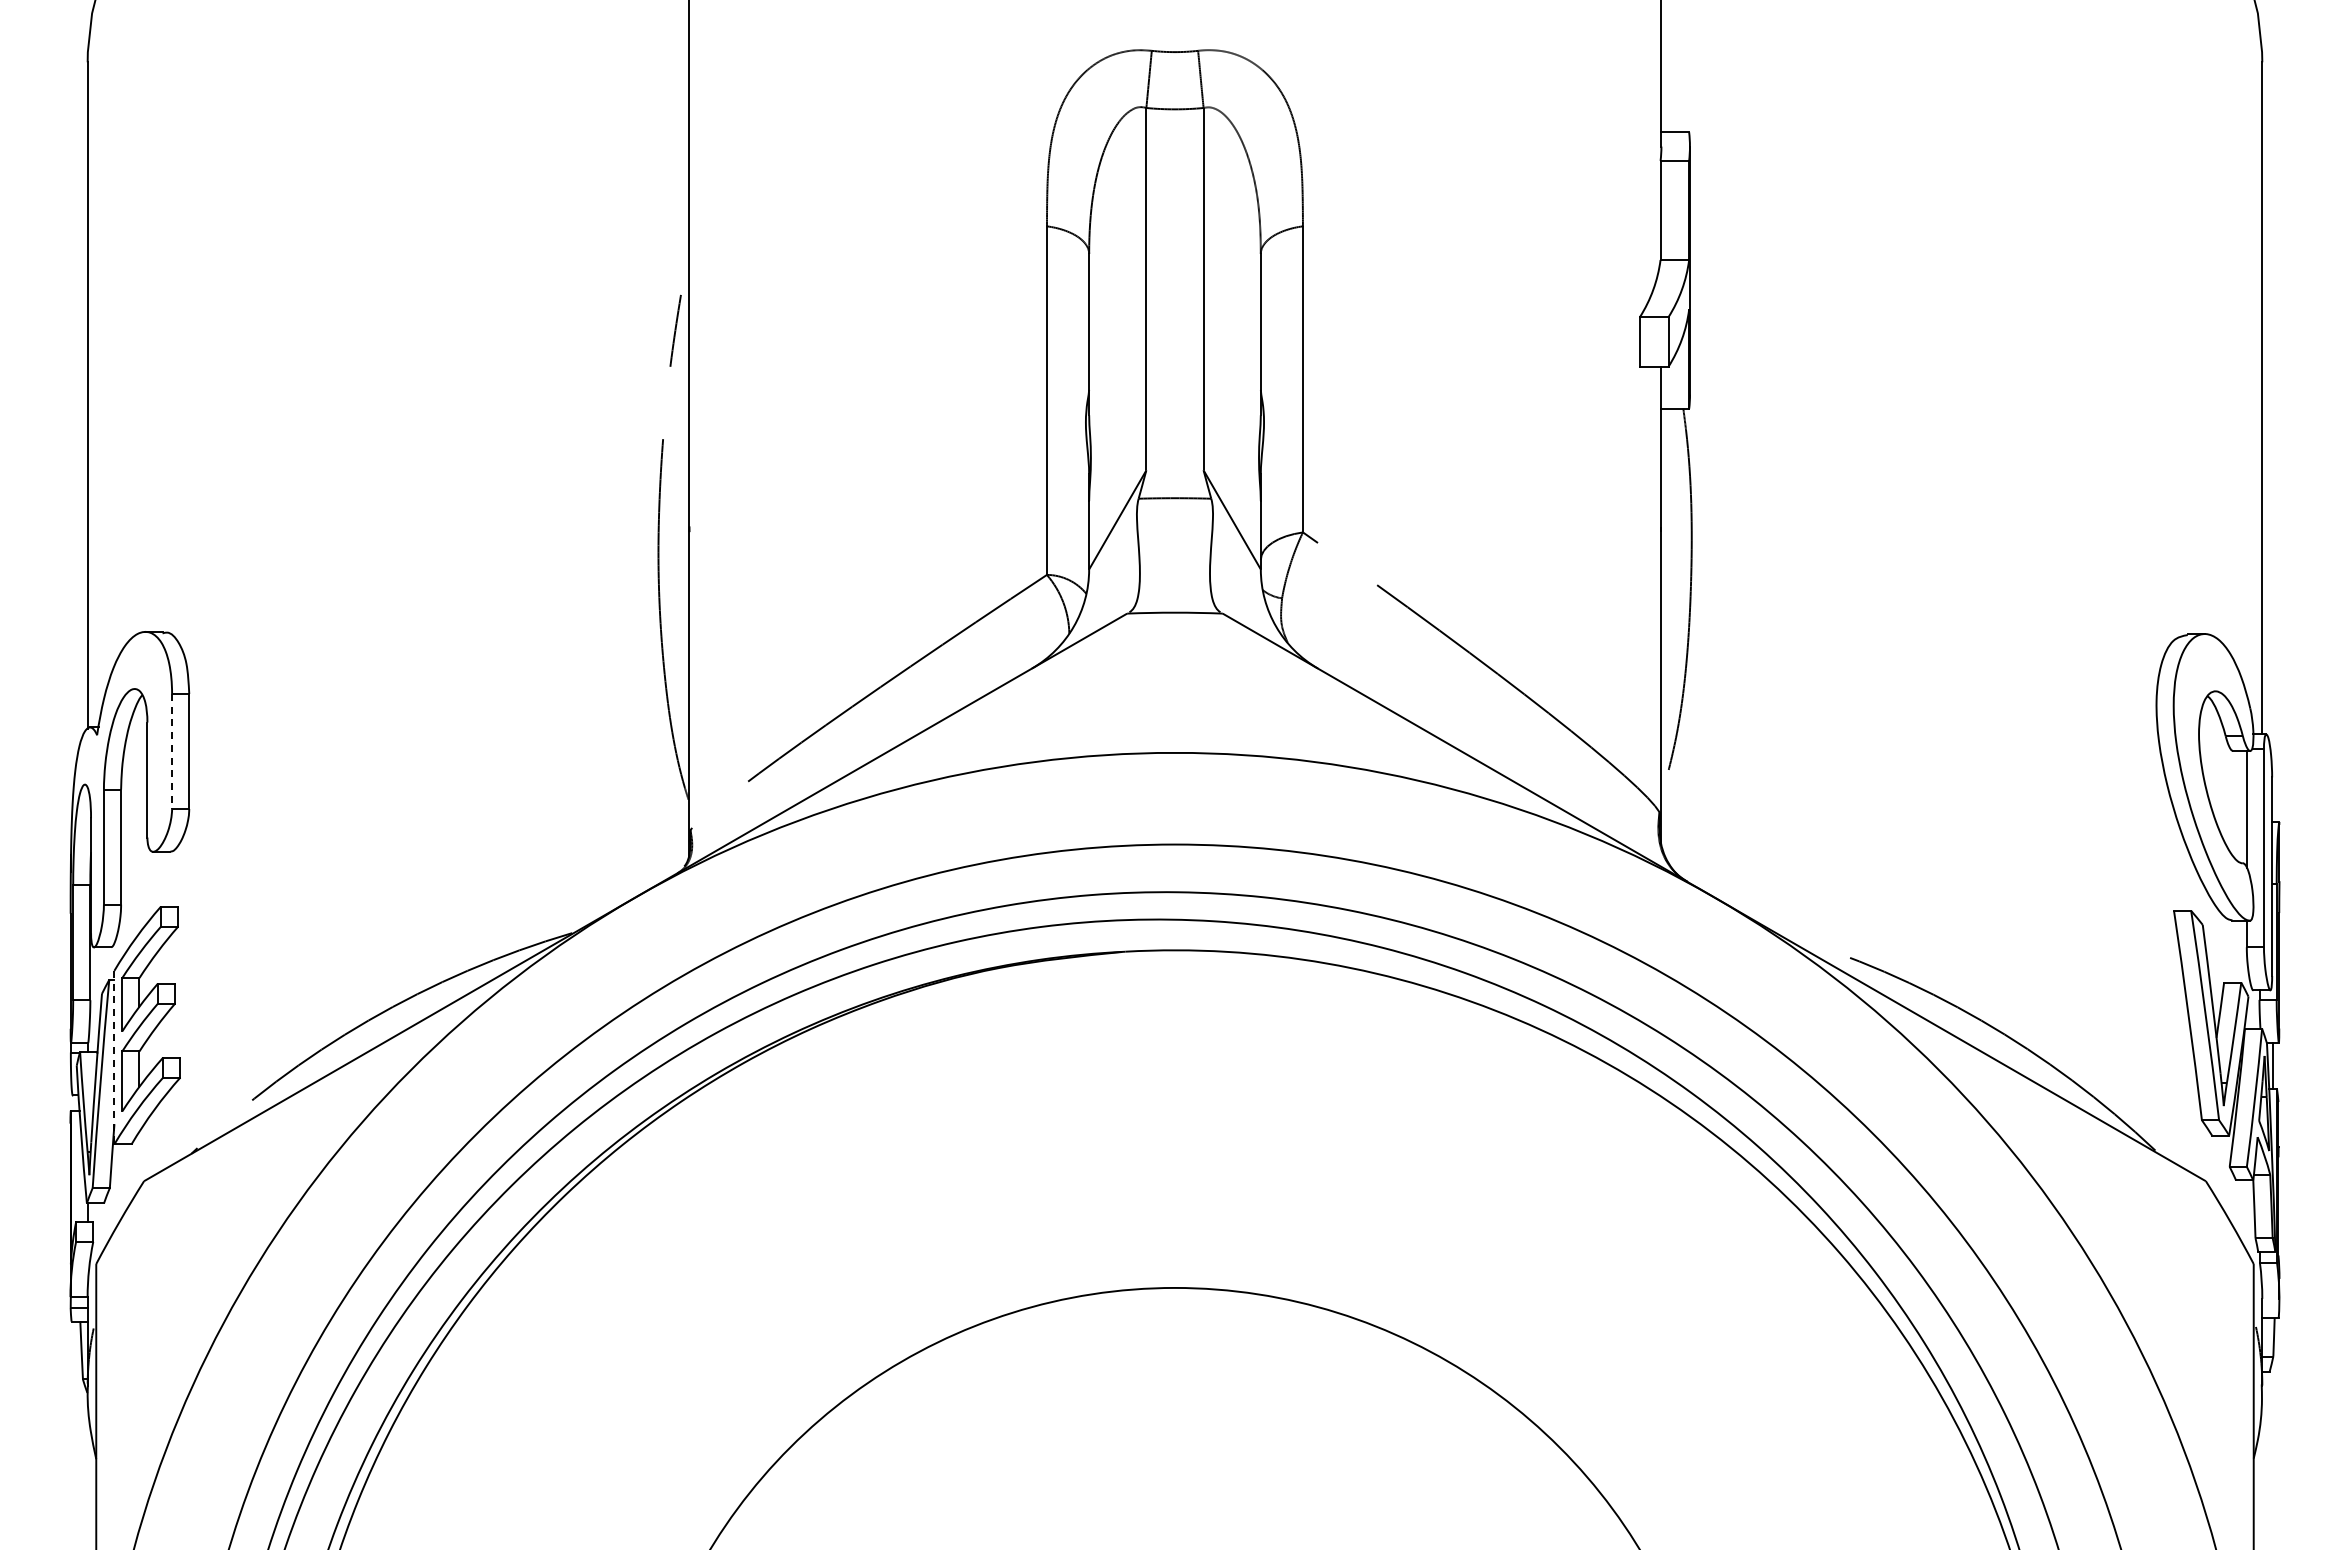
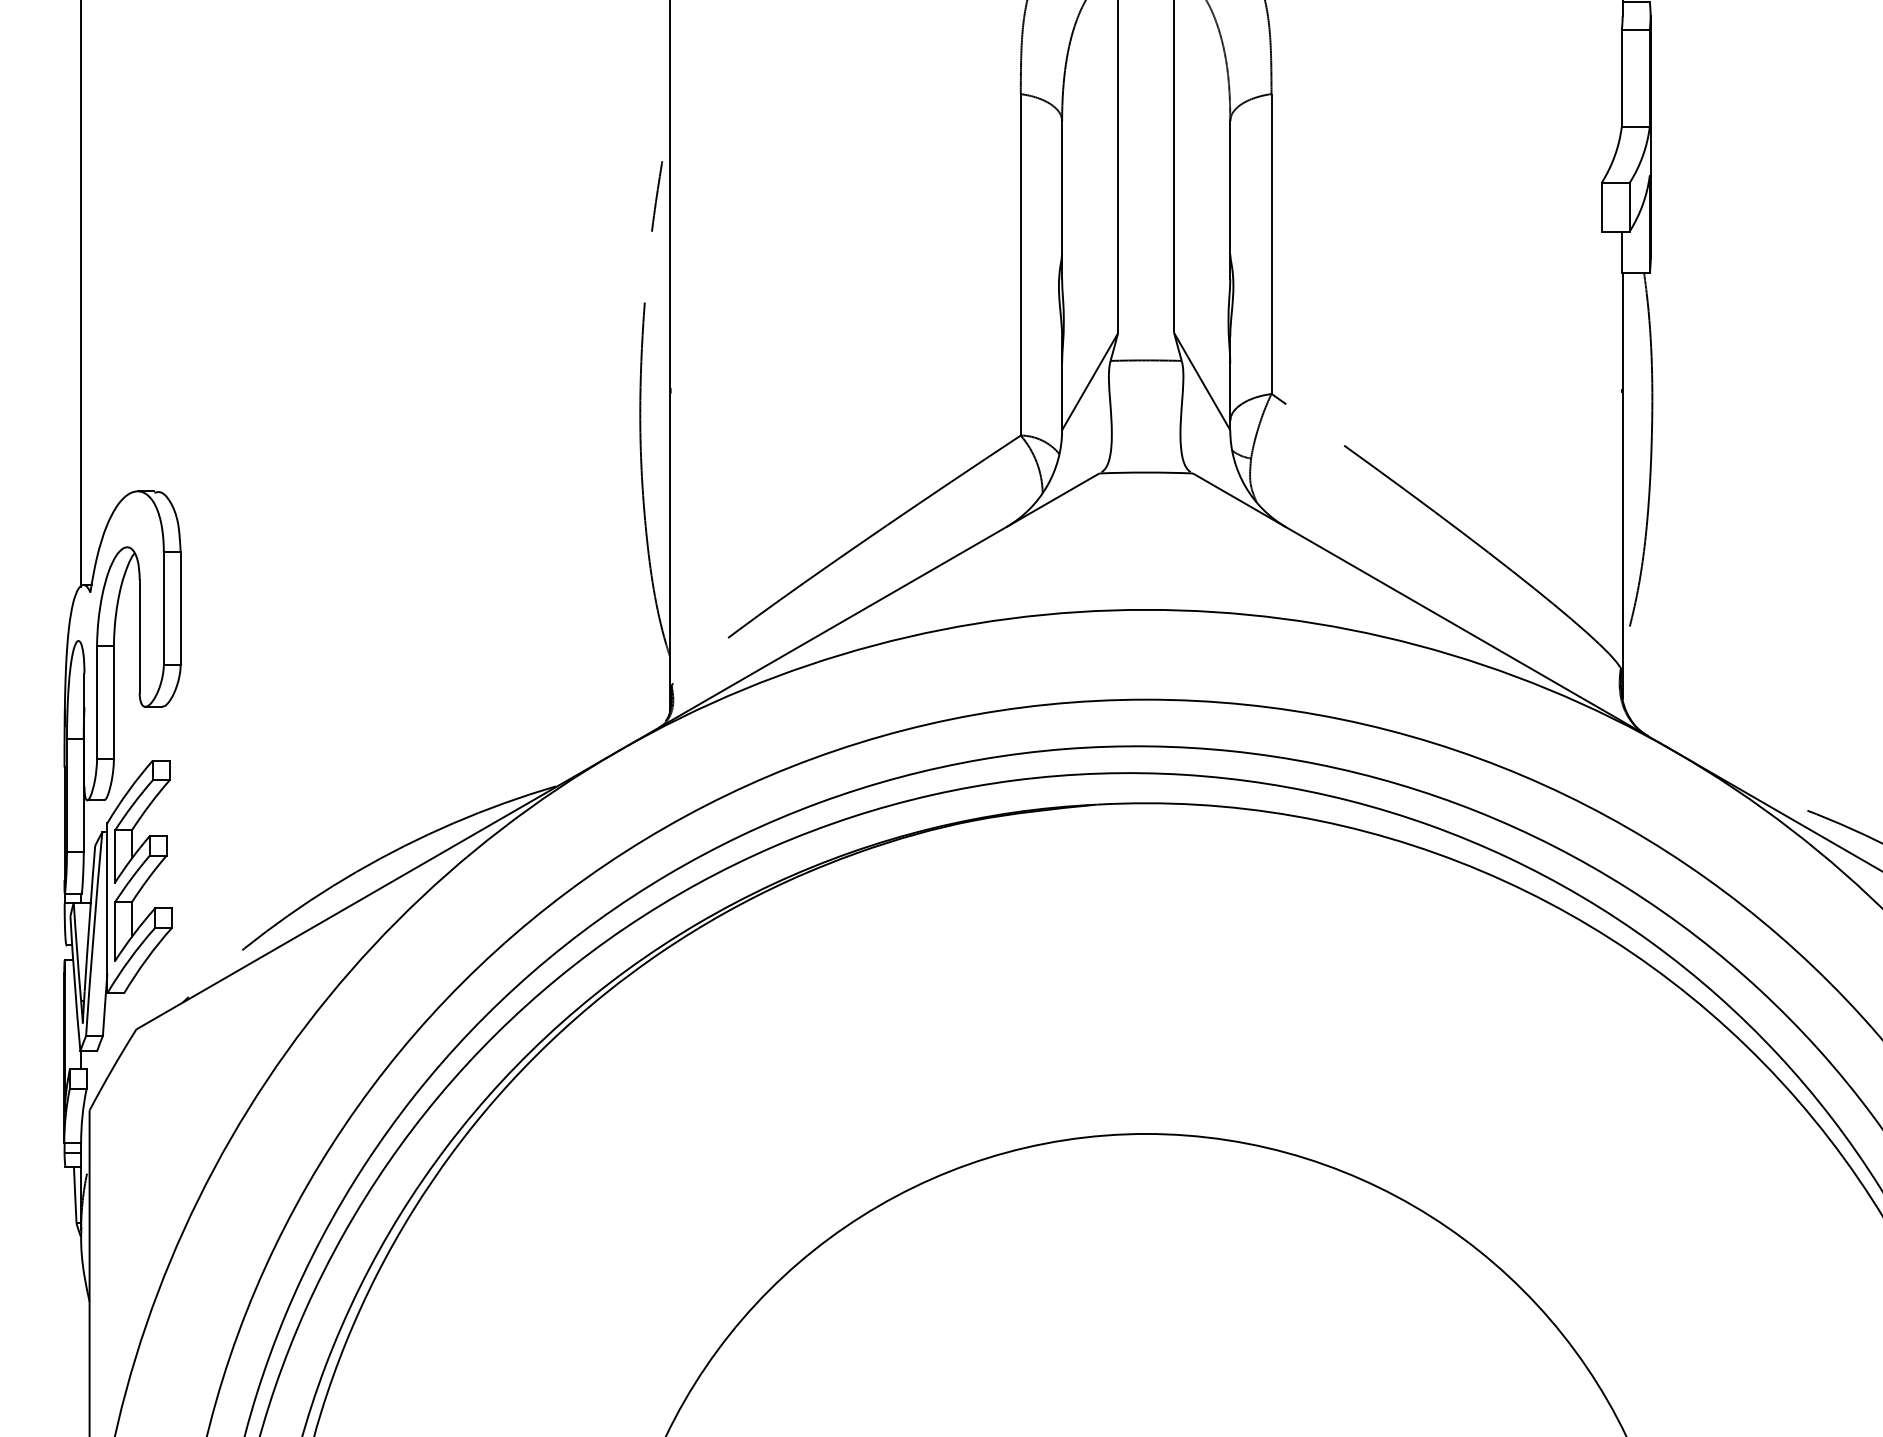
line: (172, 751) -> (164, 608), dashed -> solid
line: (114, 1057) -> (107, 908), dashed -> solid

